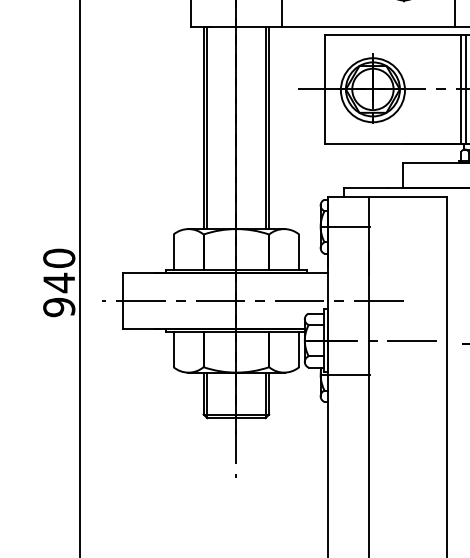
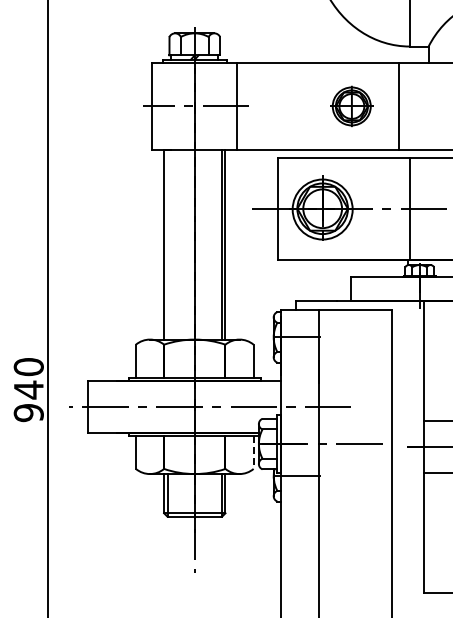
line: (461, 89) -> (405, 208), removed
line: (207, 127) -> (167, 244), removed
line: (299, 349) -> (253, 452), solid -> dashed

